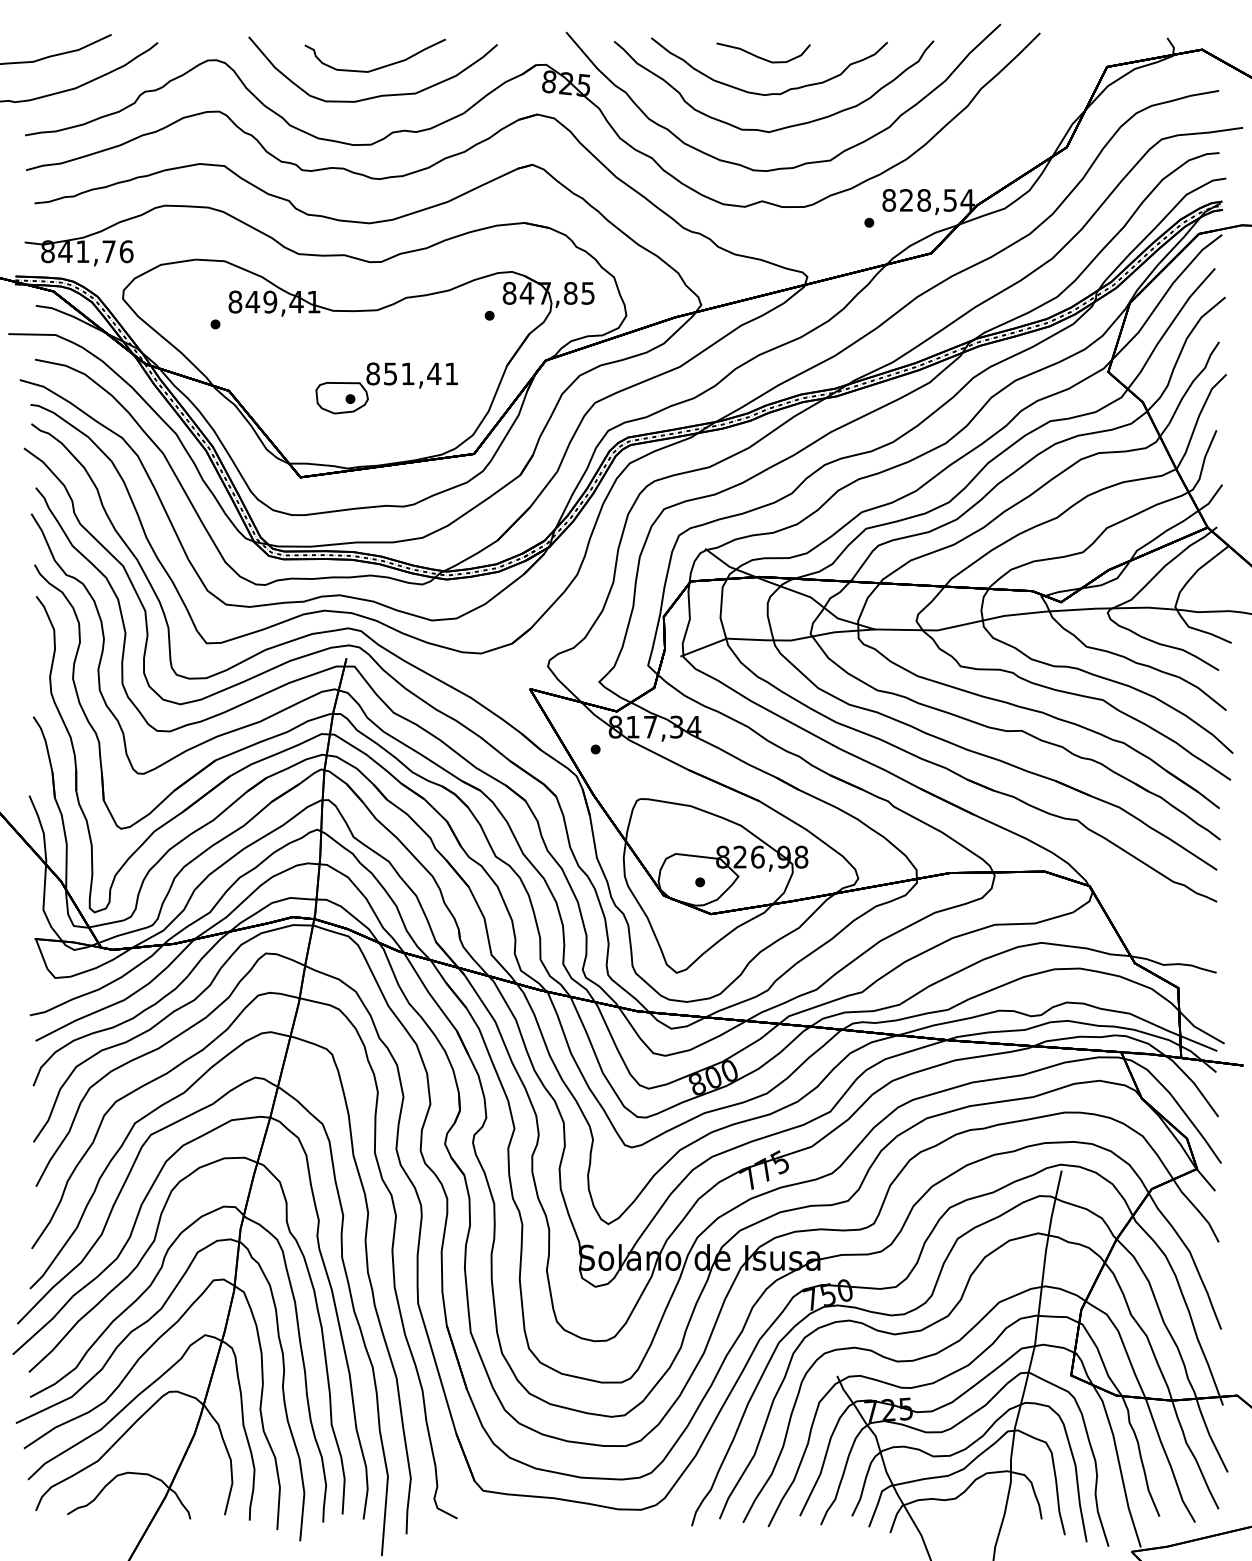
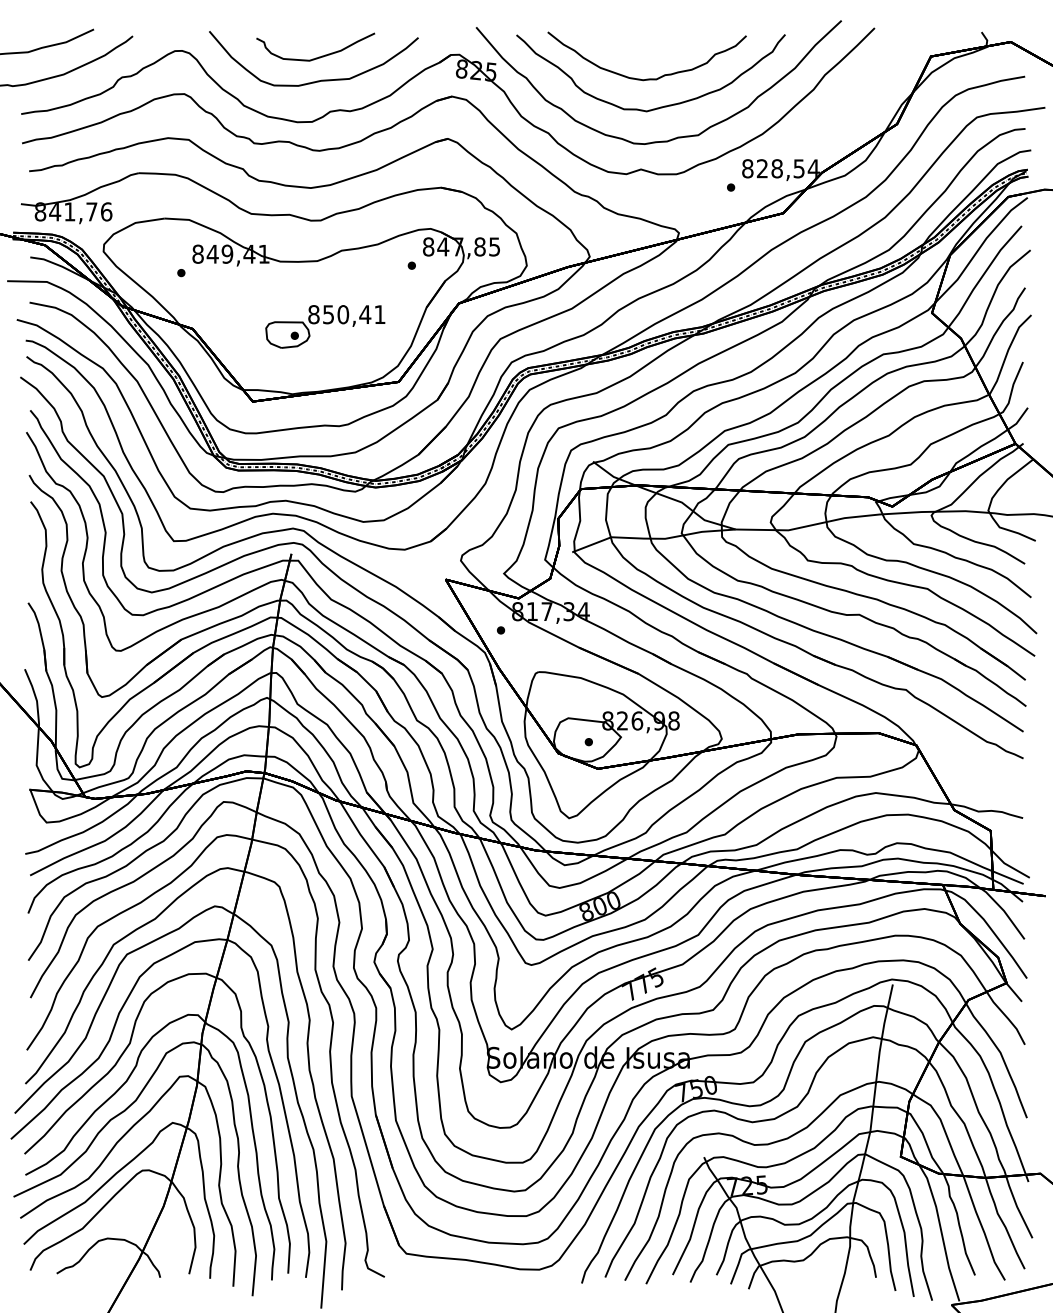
curve: (762, 57) -> (641, 48), removed
text: (407, 373) -> (342, 314), 851,41 -> 850,41

